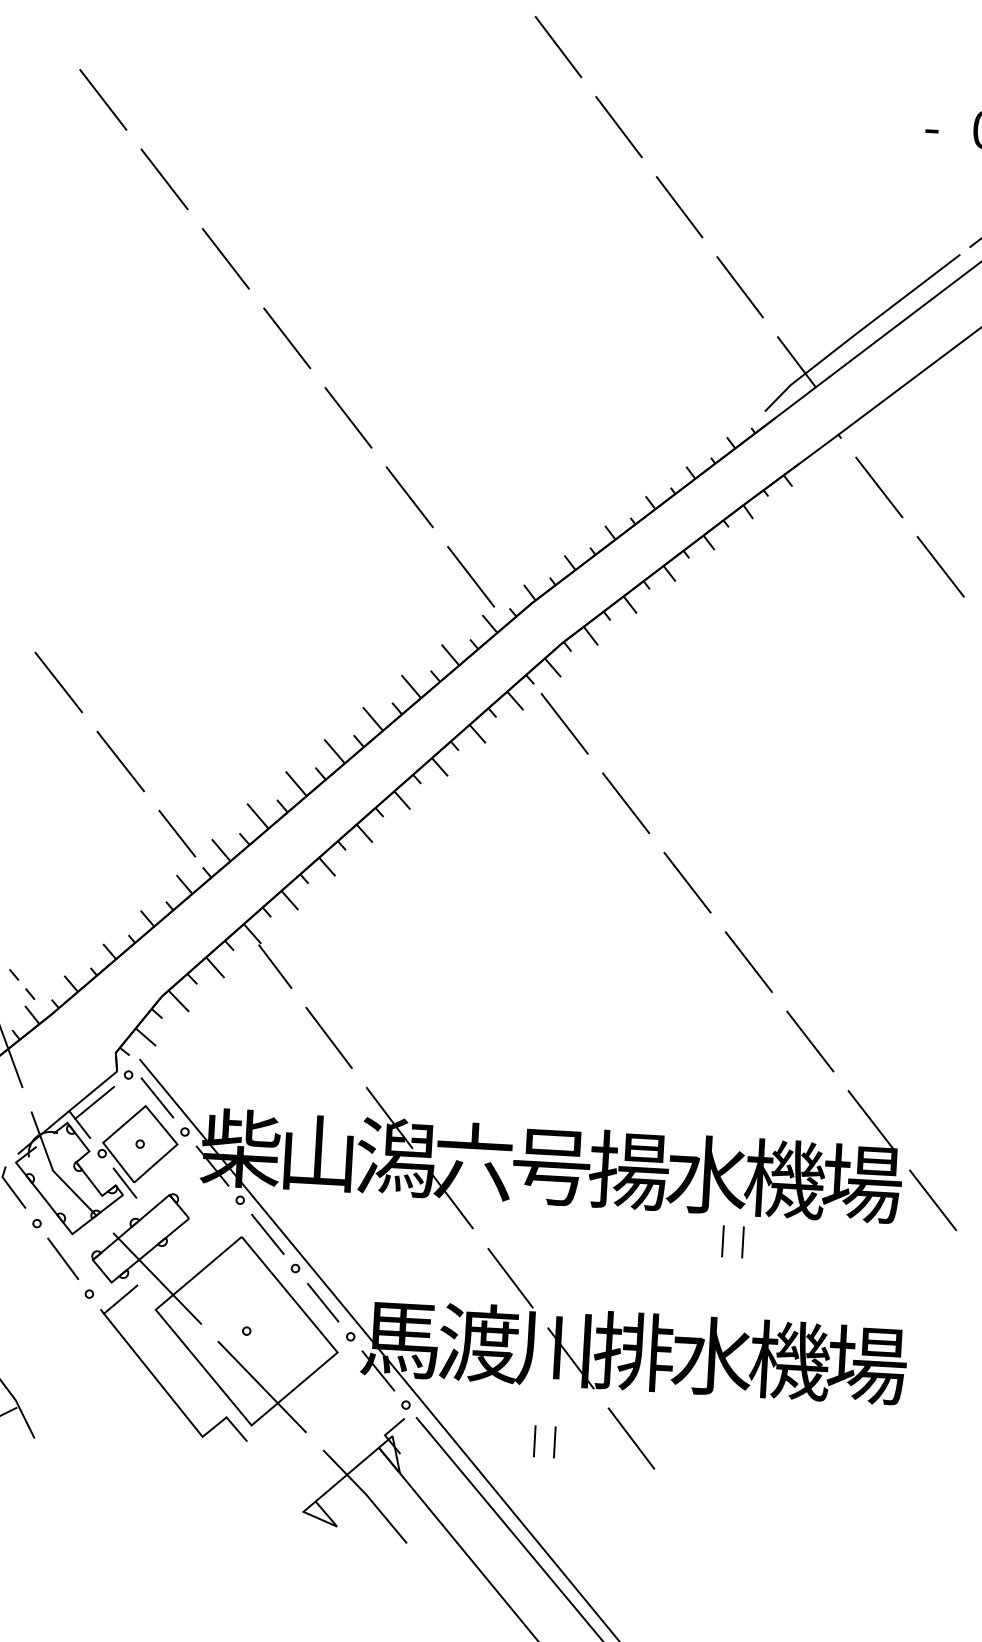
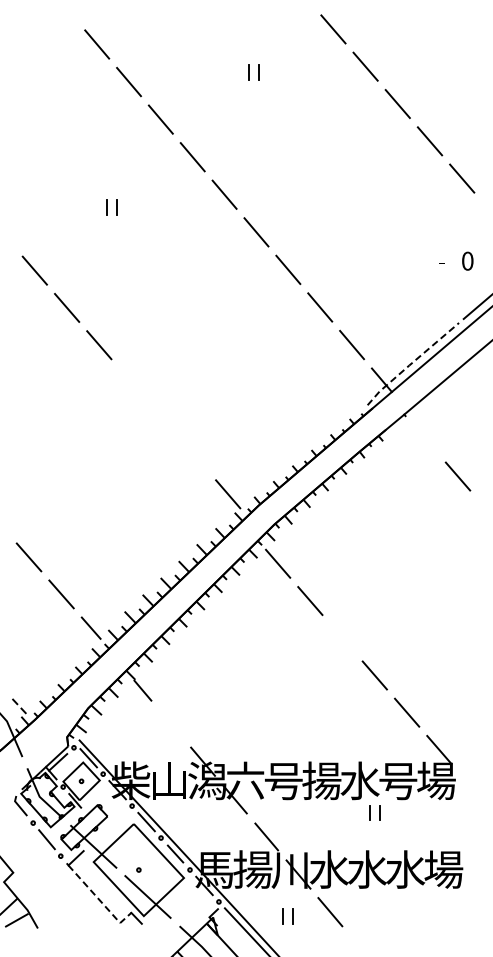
line: (858, 331) -> (411, 363), solid -> dashed
line: (287, 338) -> (131, 382), removed
line: (348, 417) -> (163, 419), removed
line: (878, 487) -> (425, 439), removed
line: (408, 496) -> (195, 456), removed
line: (687, 883) -> (342, 638), removed
line: (329, 1038) -> (171, 724), removed
text: (783, 1178) -> (397, 780), 機 -> 号
line: (932, 1201) -> (471, 787), removed
text: (477, 1342) -> (252, 869), 渡 -> 揚
text: (632, 1351) -> (328, 869), 排 -> 水
text: (789, 1360) -> (405, 869), 機 -> 水
line: (165, 1388) -> (100, 900), solid -> dashed

